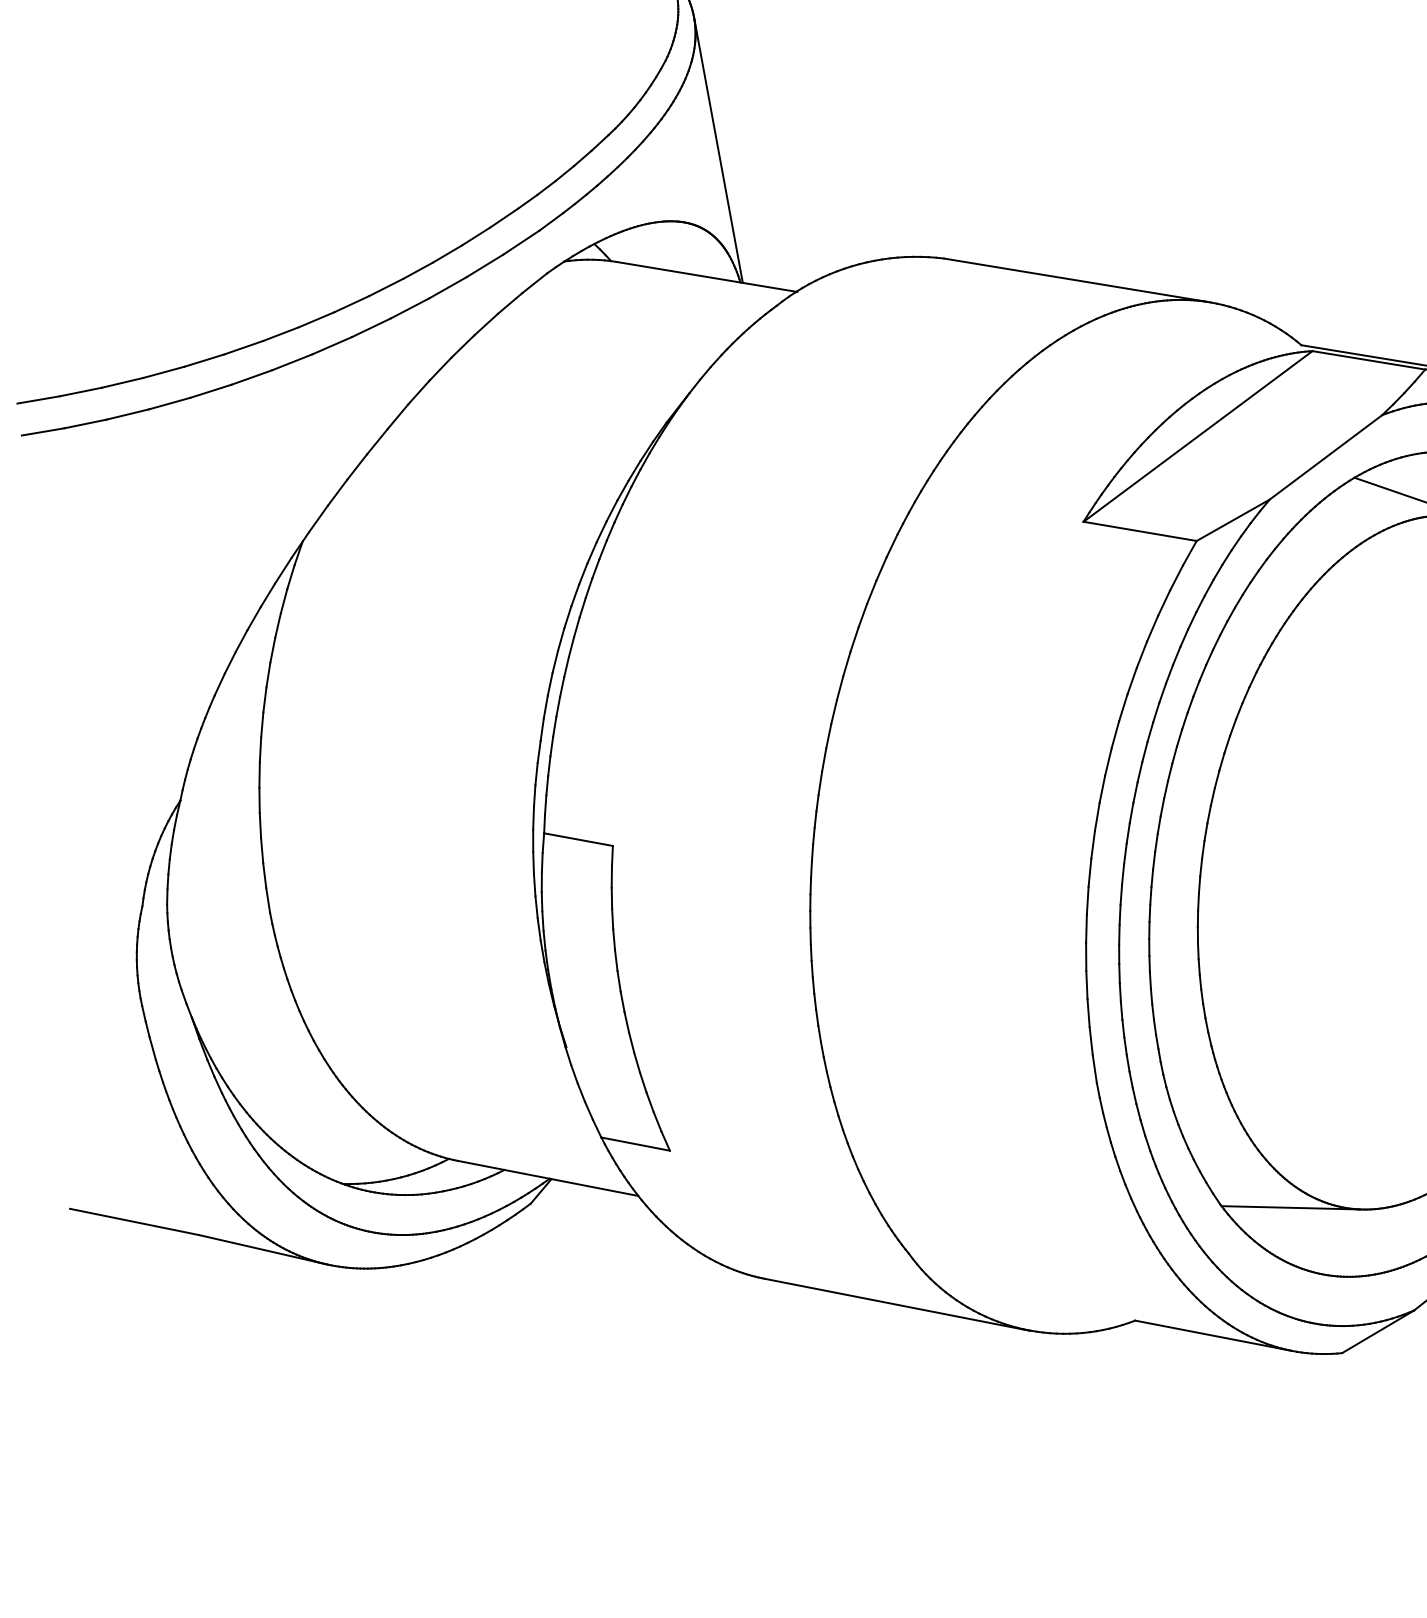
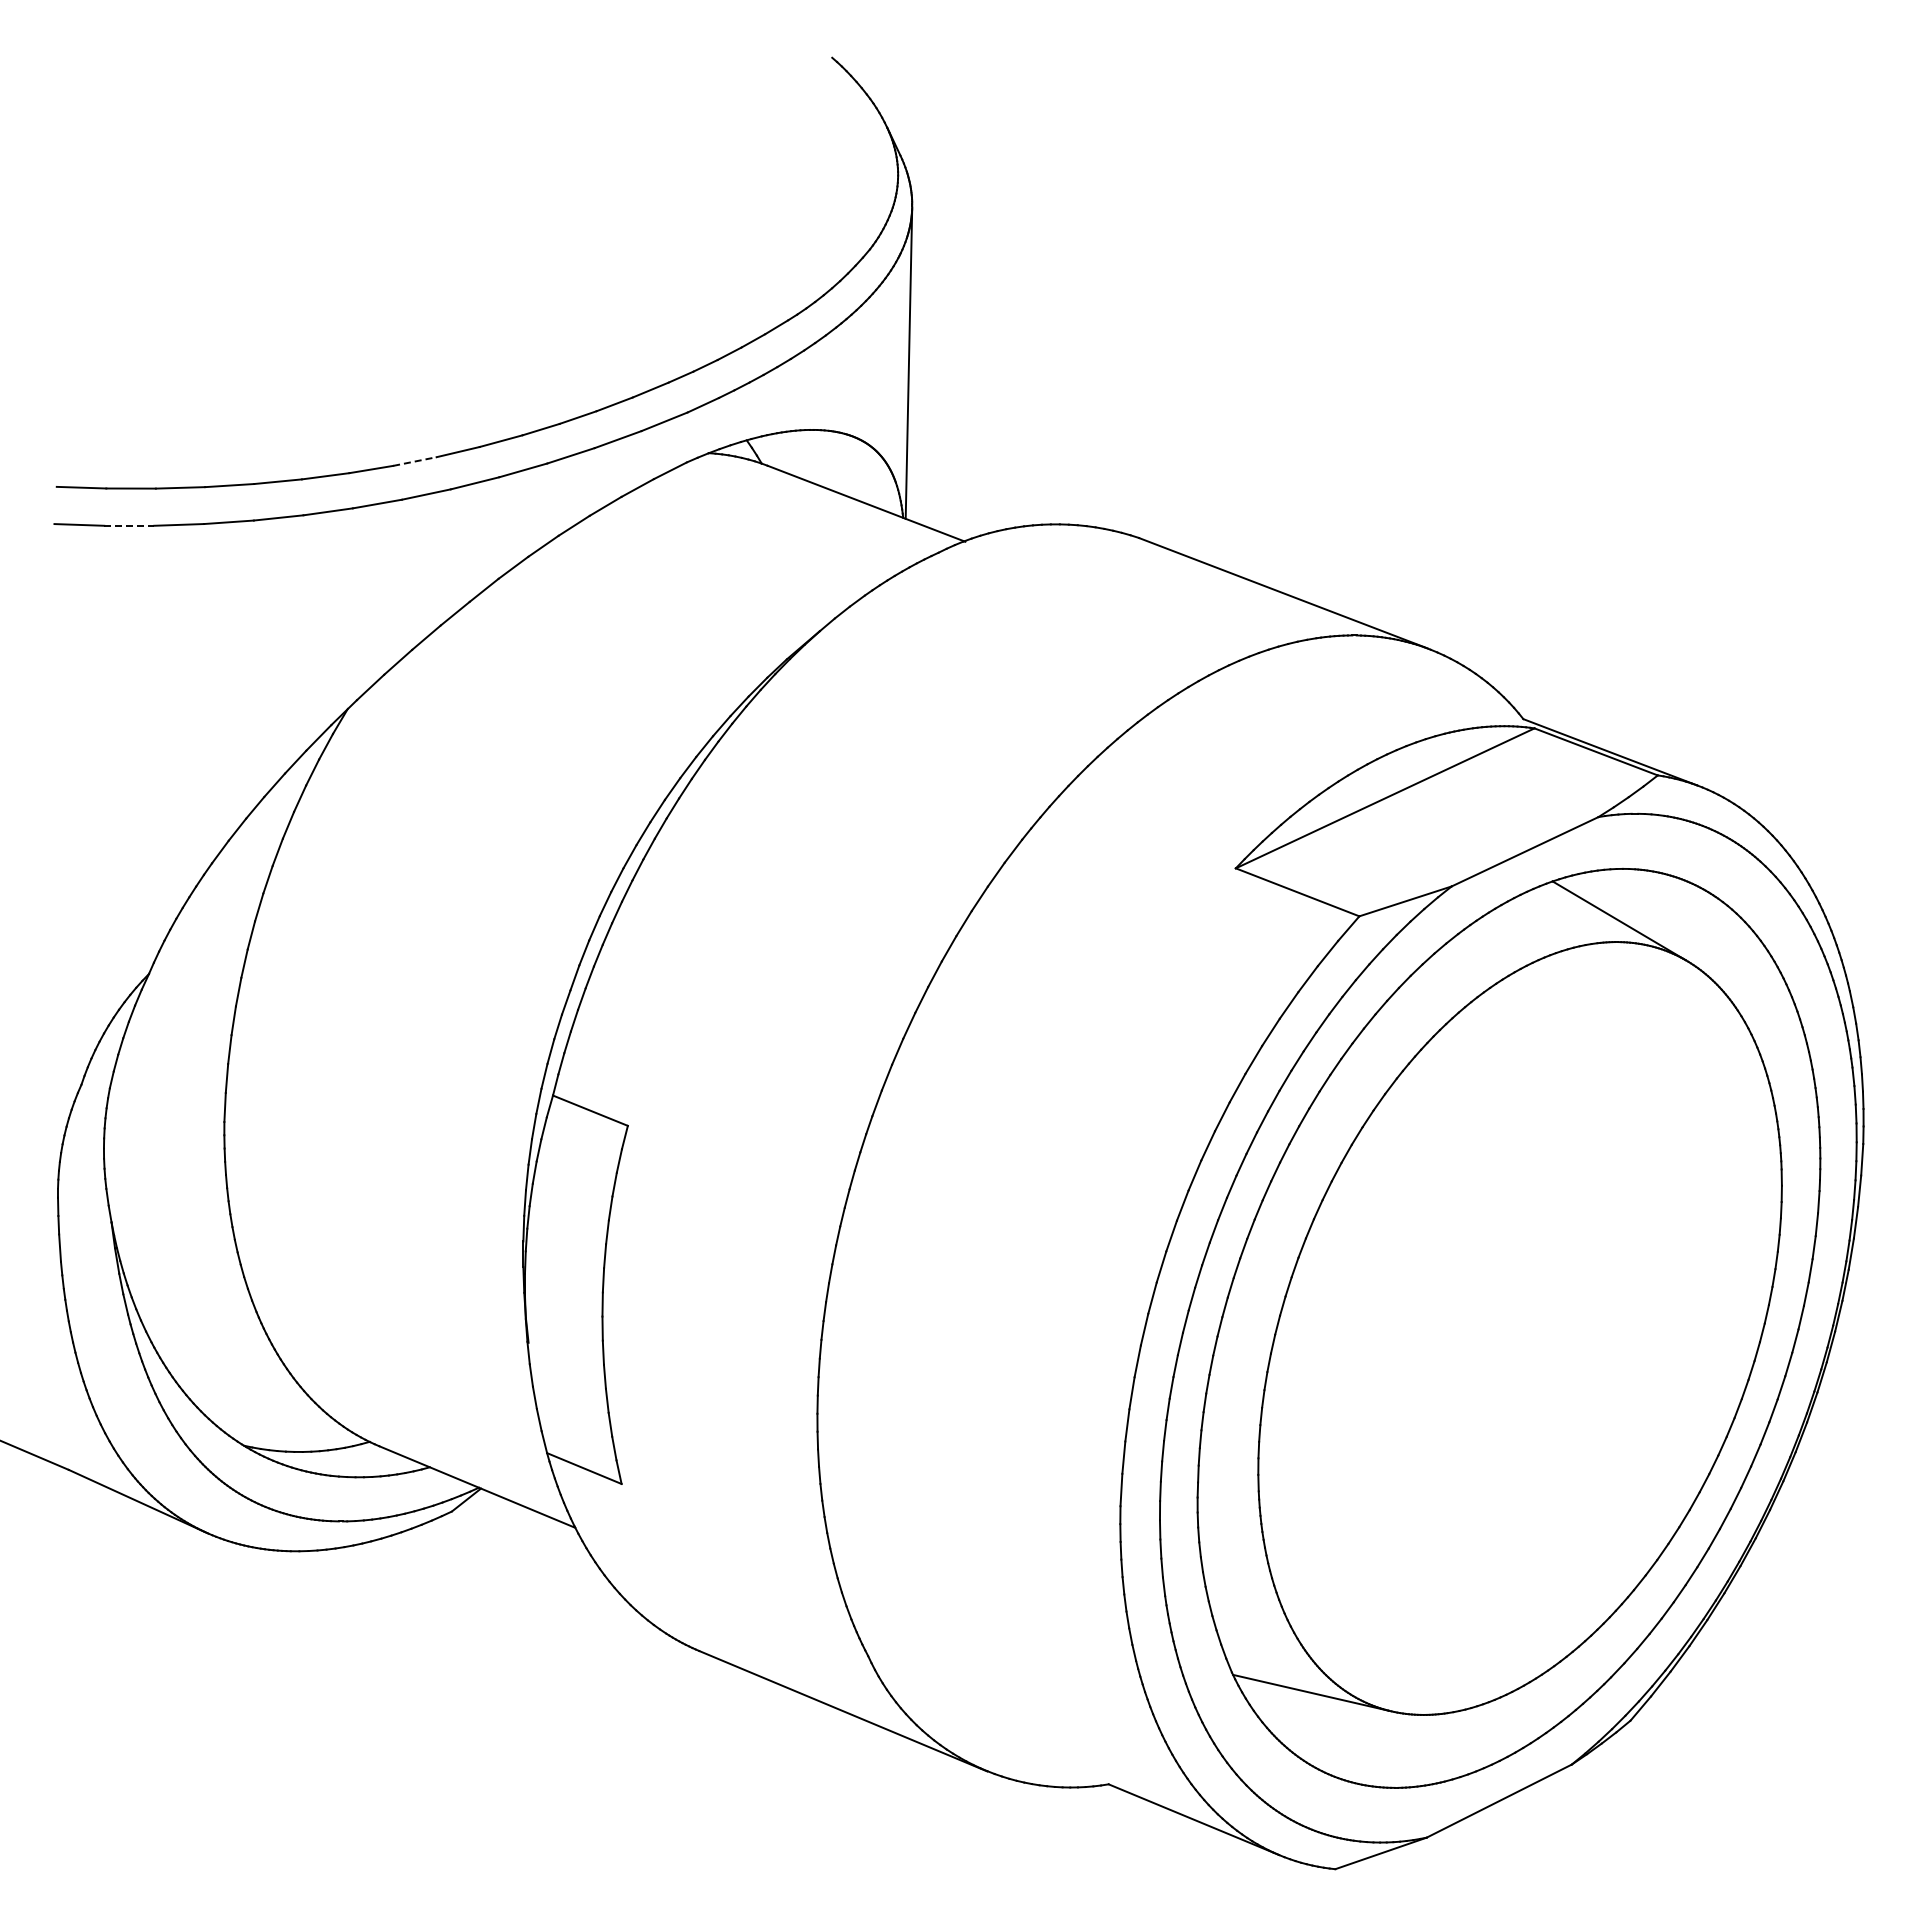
line: (317, 319) -> (415, 461), solid -> dashed
line: (85, 423) -> (129, 525), solid -> dashed

